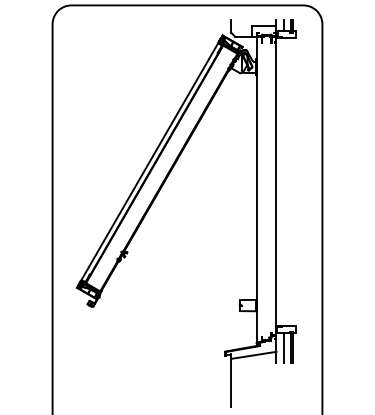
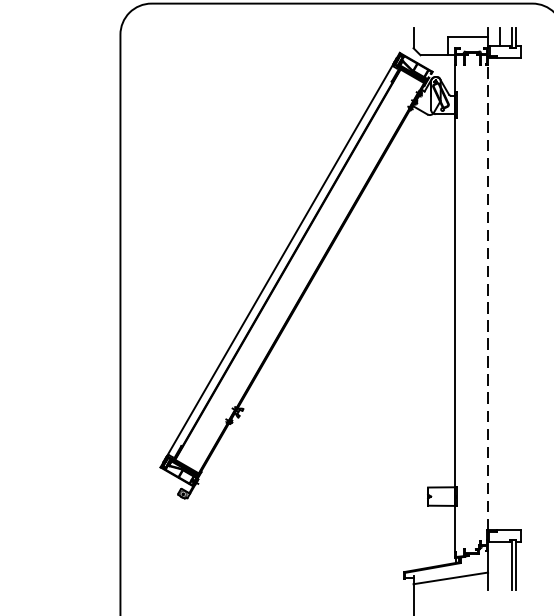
line: (276, 184) -> (488, 297), solid -> dashed
line: (283, 347) -> (499, 565), removed

